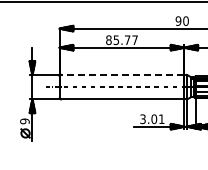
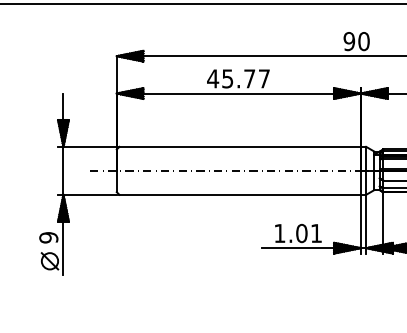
text: (108, 40) -> (212, 79), 85.77 -> 45.77
line: (122, 74) -> (239, 145), dashed -> solid
text: (142, 119) -> (278, 234), 3.01 -> 1.01

